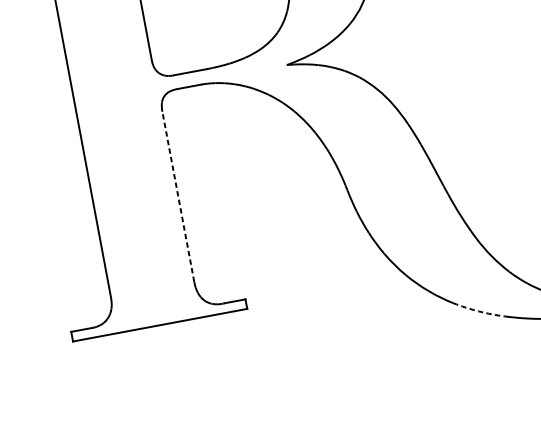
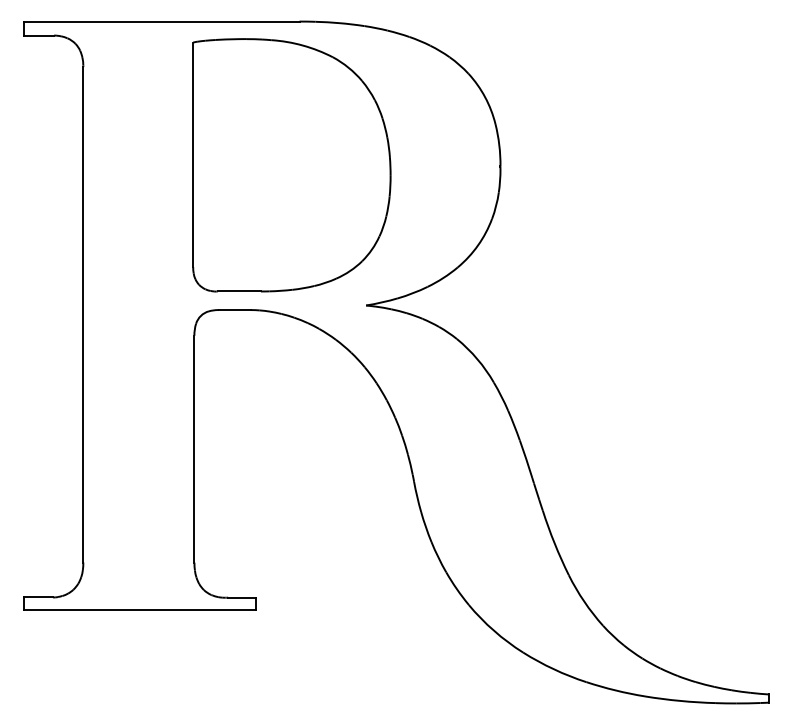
line: (178, 196) -> (194, 448), dashed -> solid
arc: (478, 311) -> (553, 669), dashed -> solid

